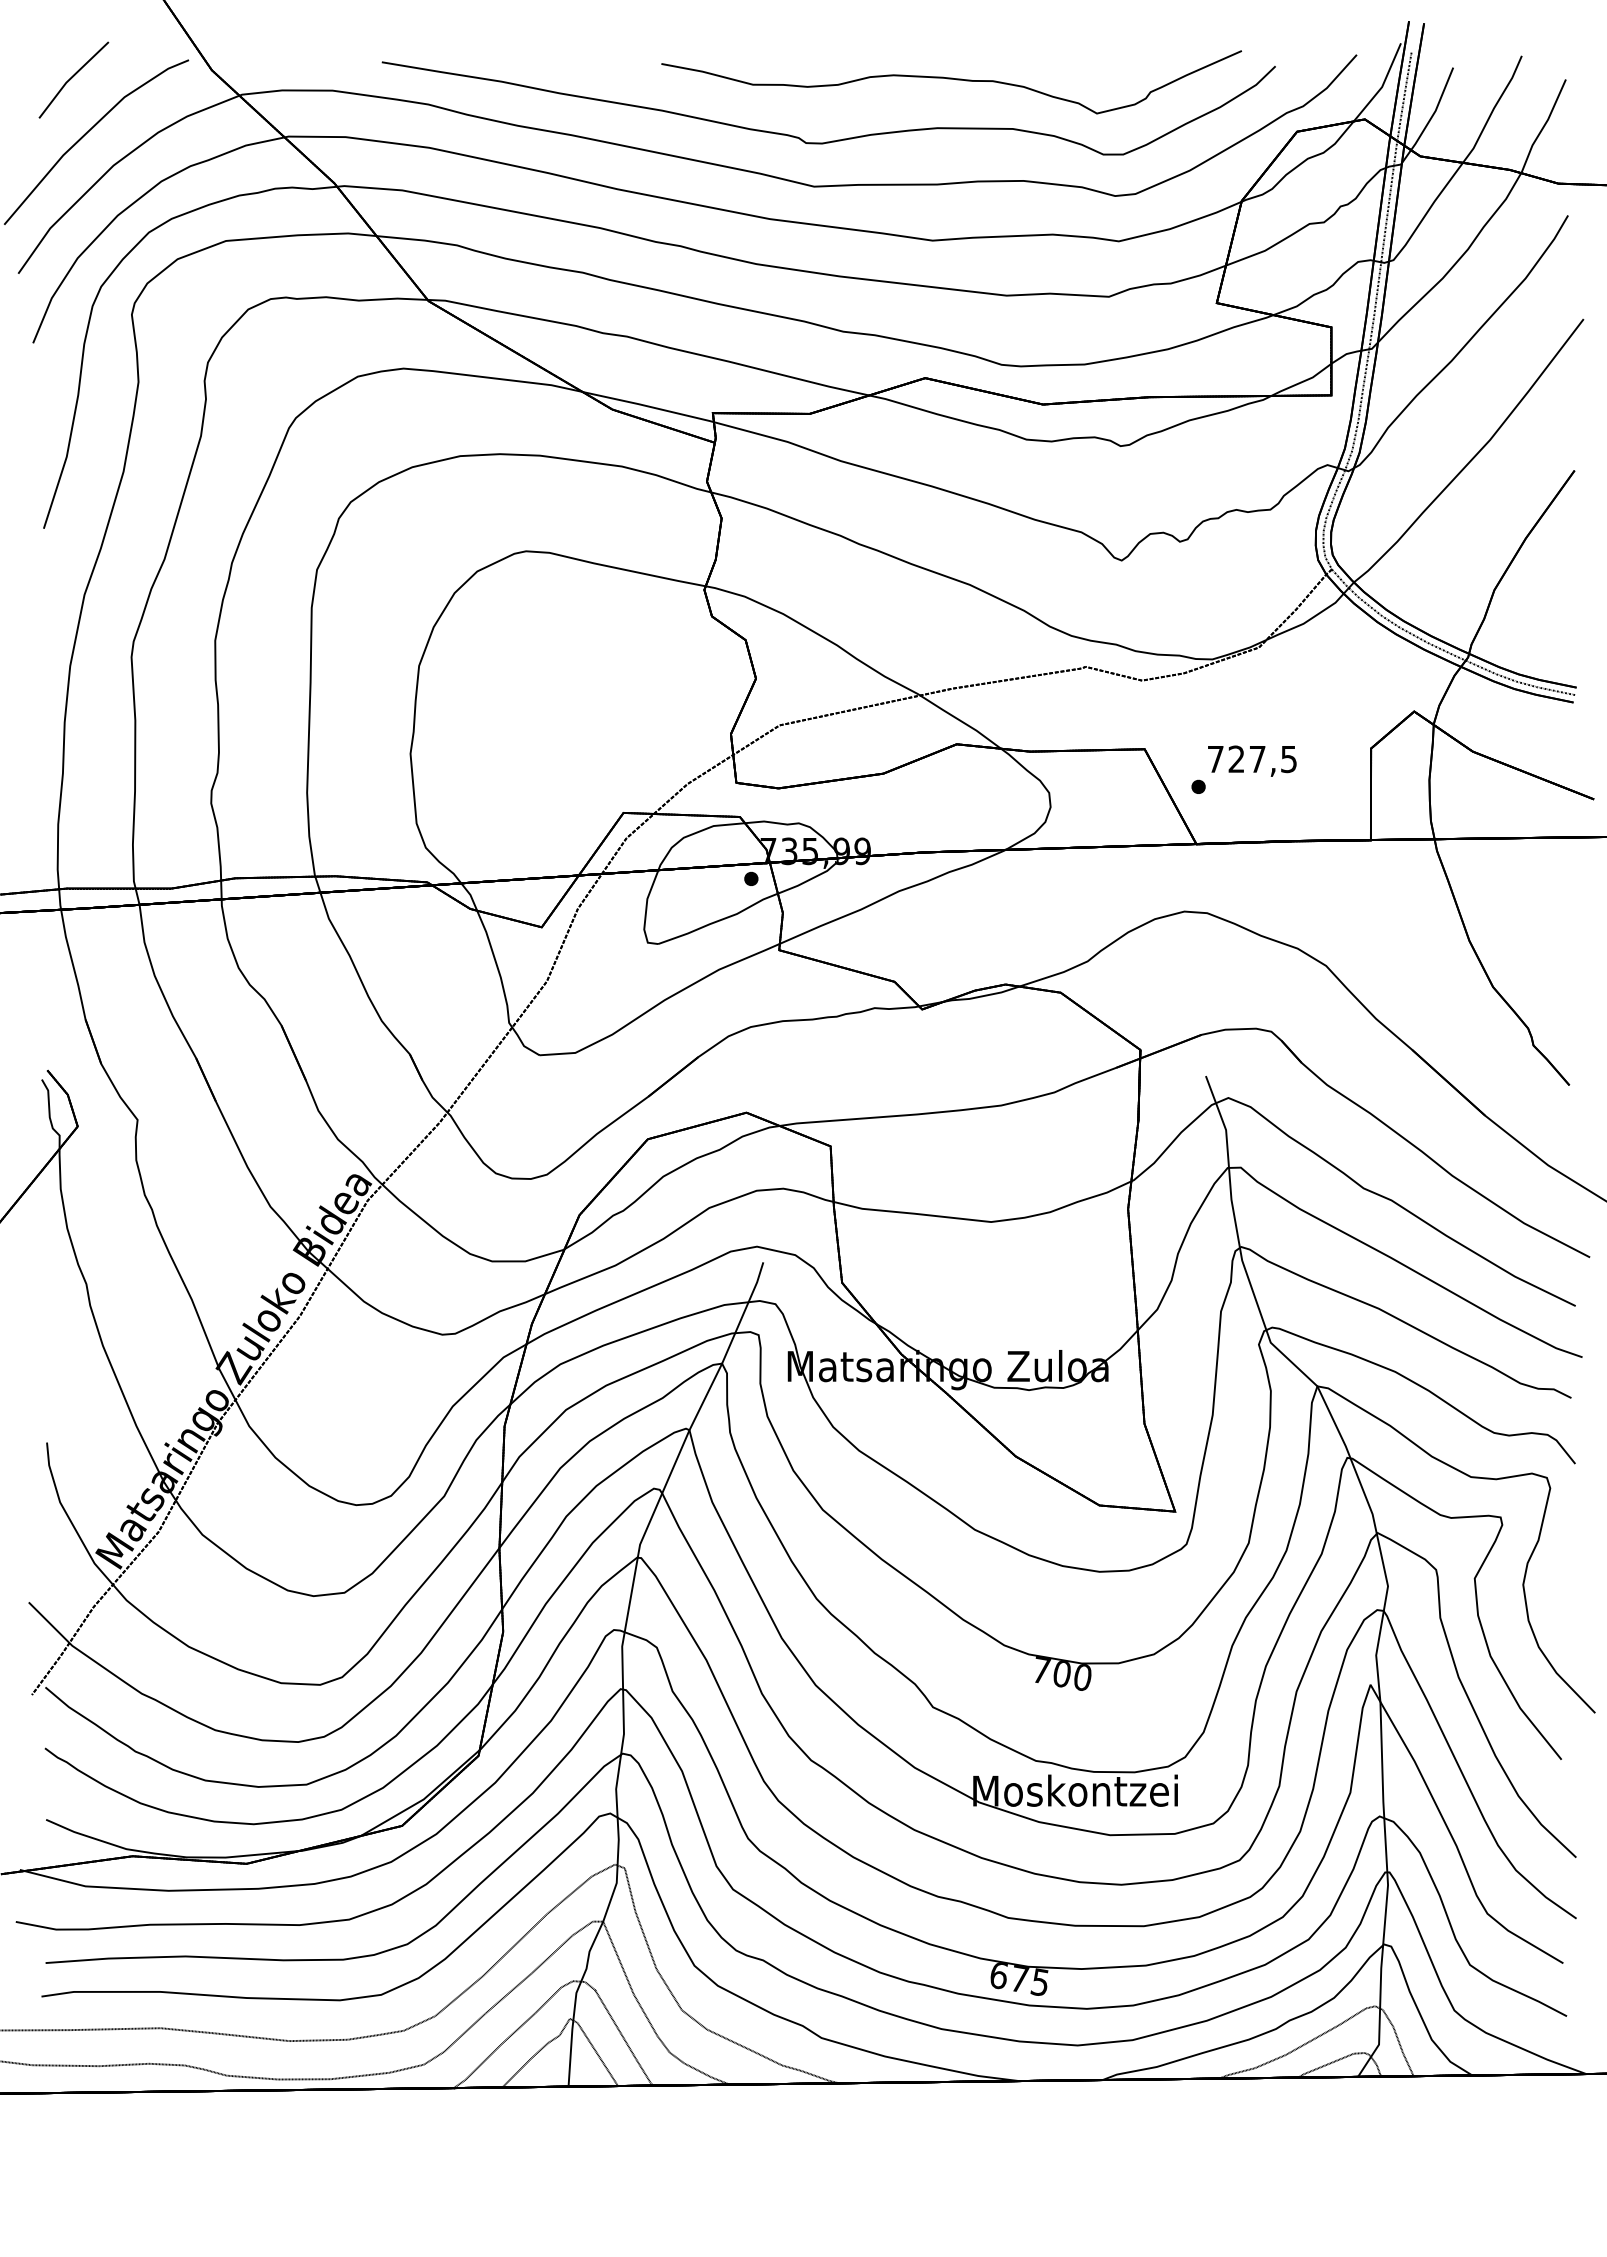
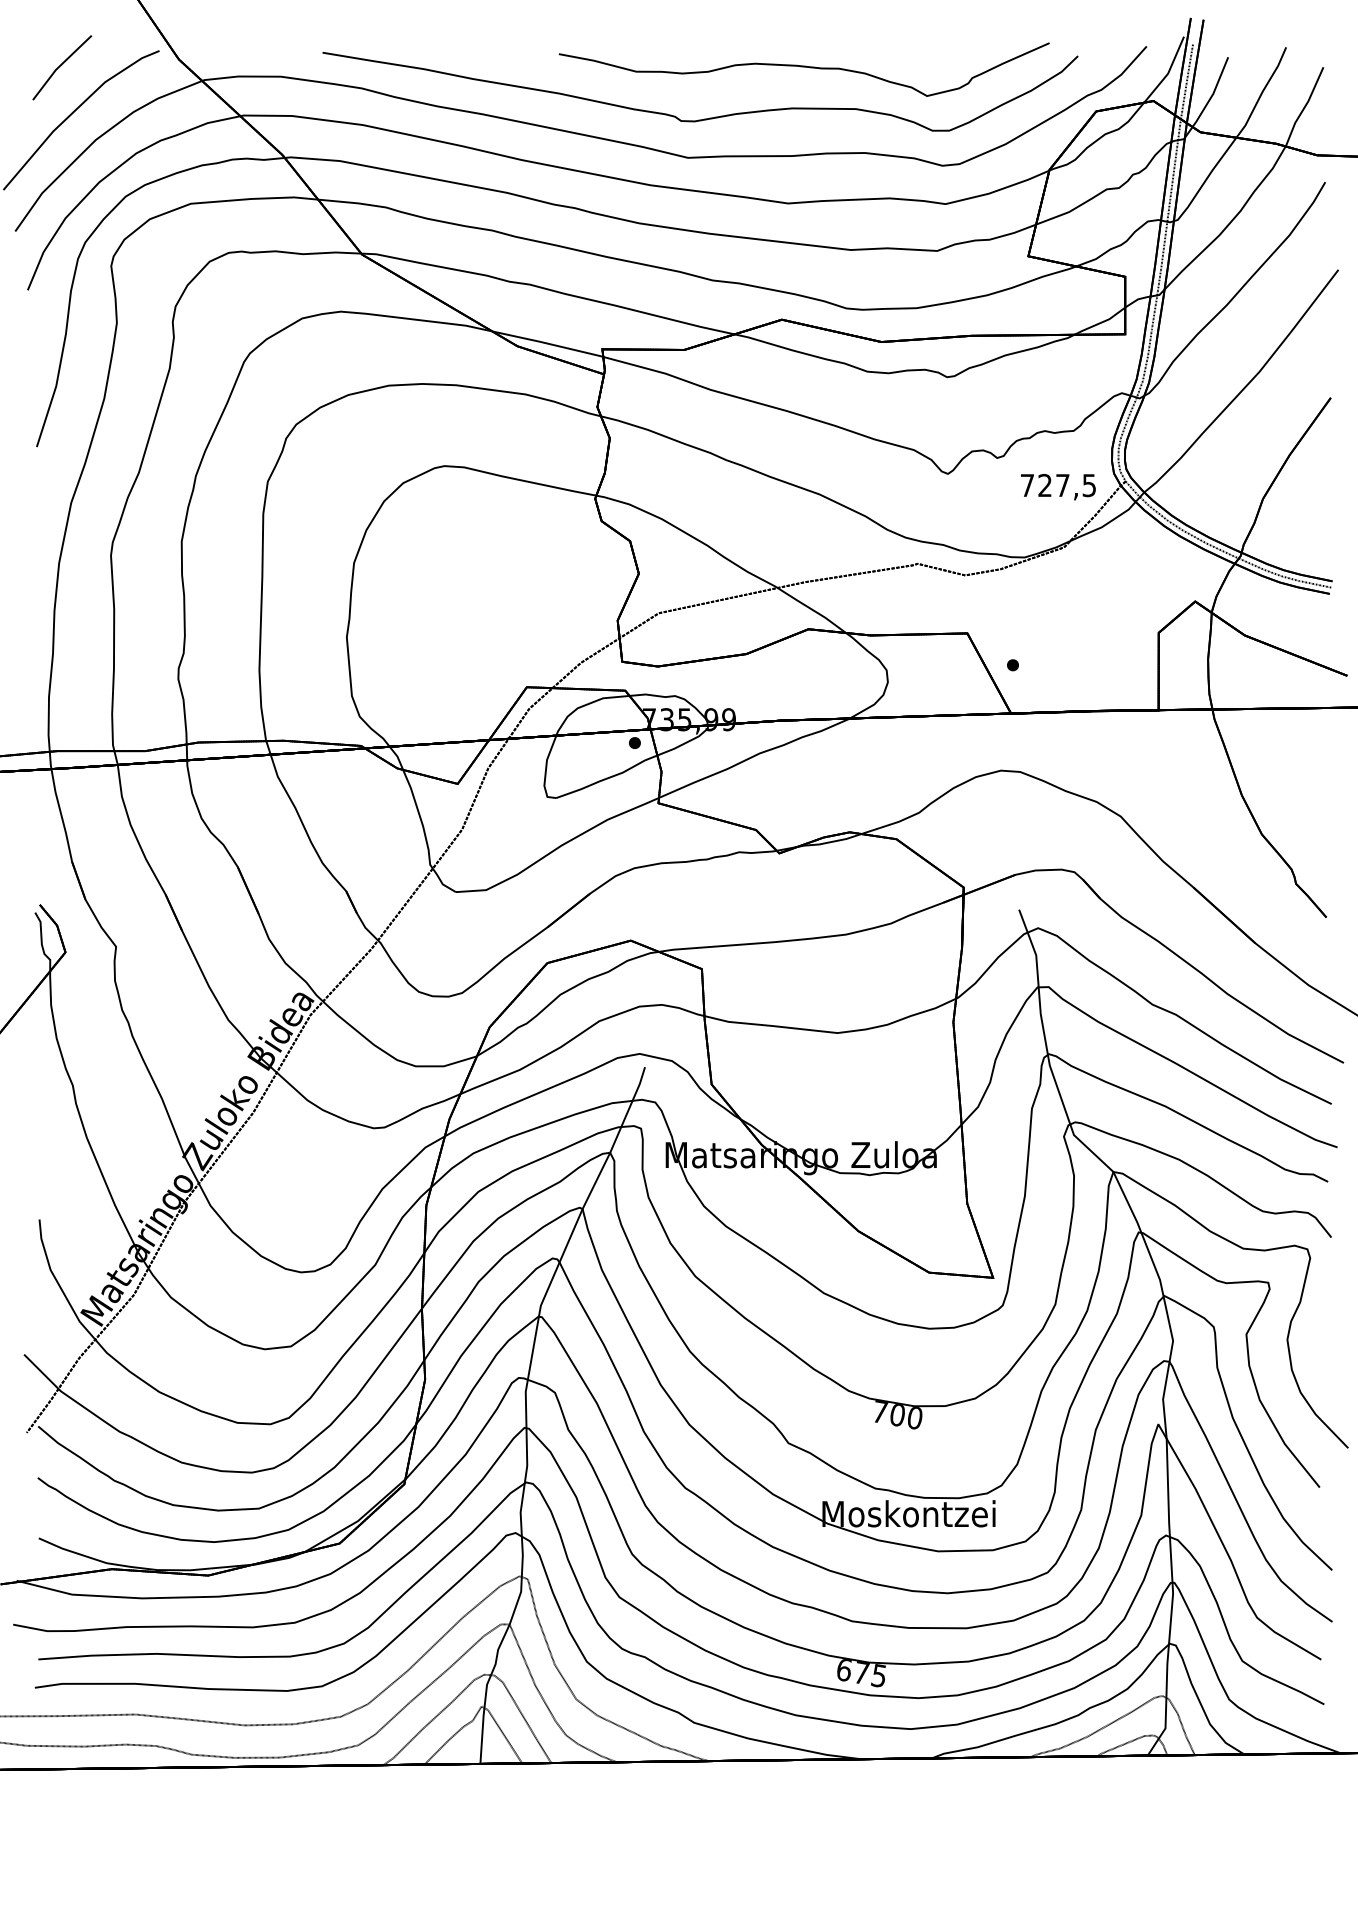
text: (1252, 760) -> (1058, 486), moved

